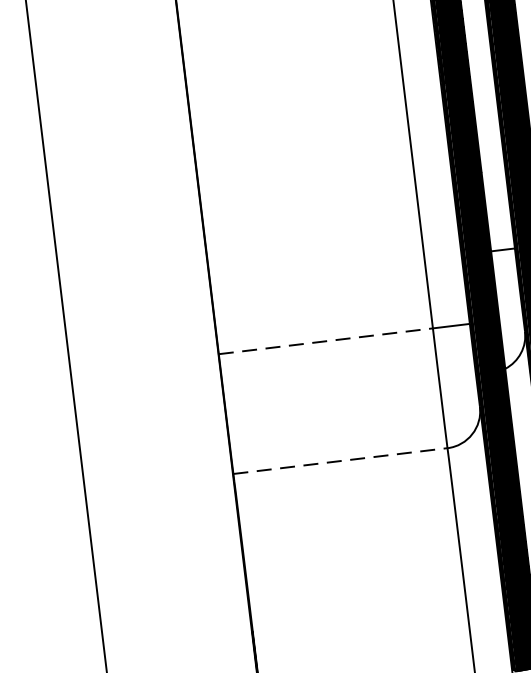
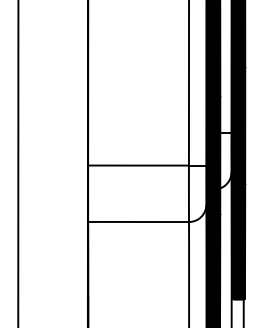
line: (327, 340) -> (139, 165), dashed -> solid
line: (342, 459) -> (139, 221), dashed -> solid

